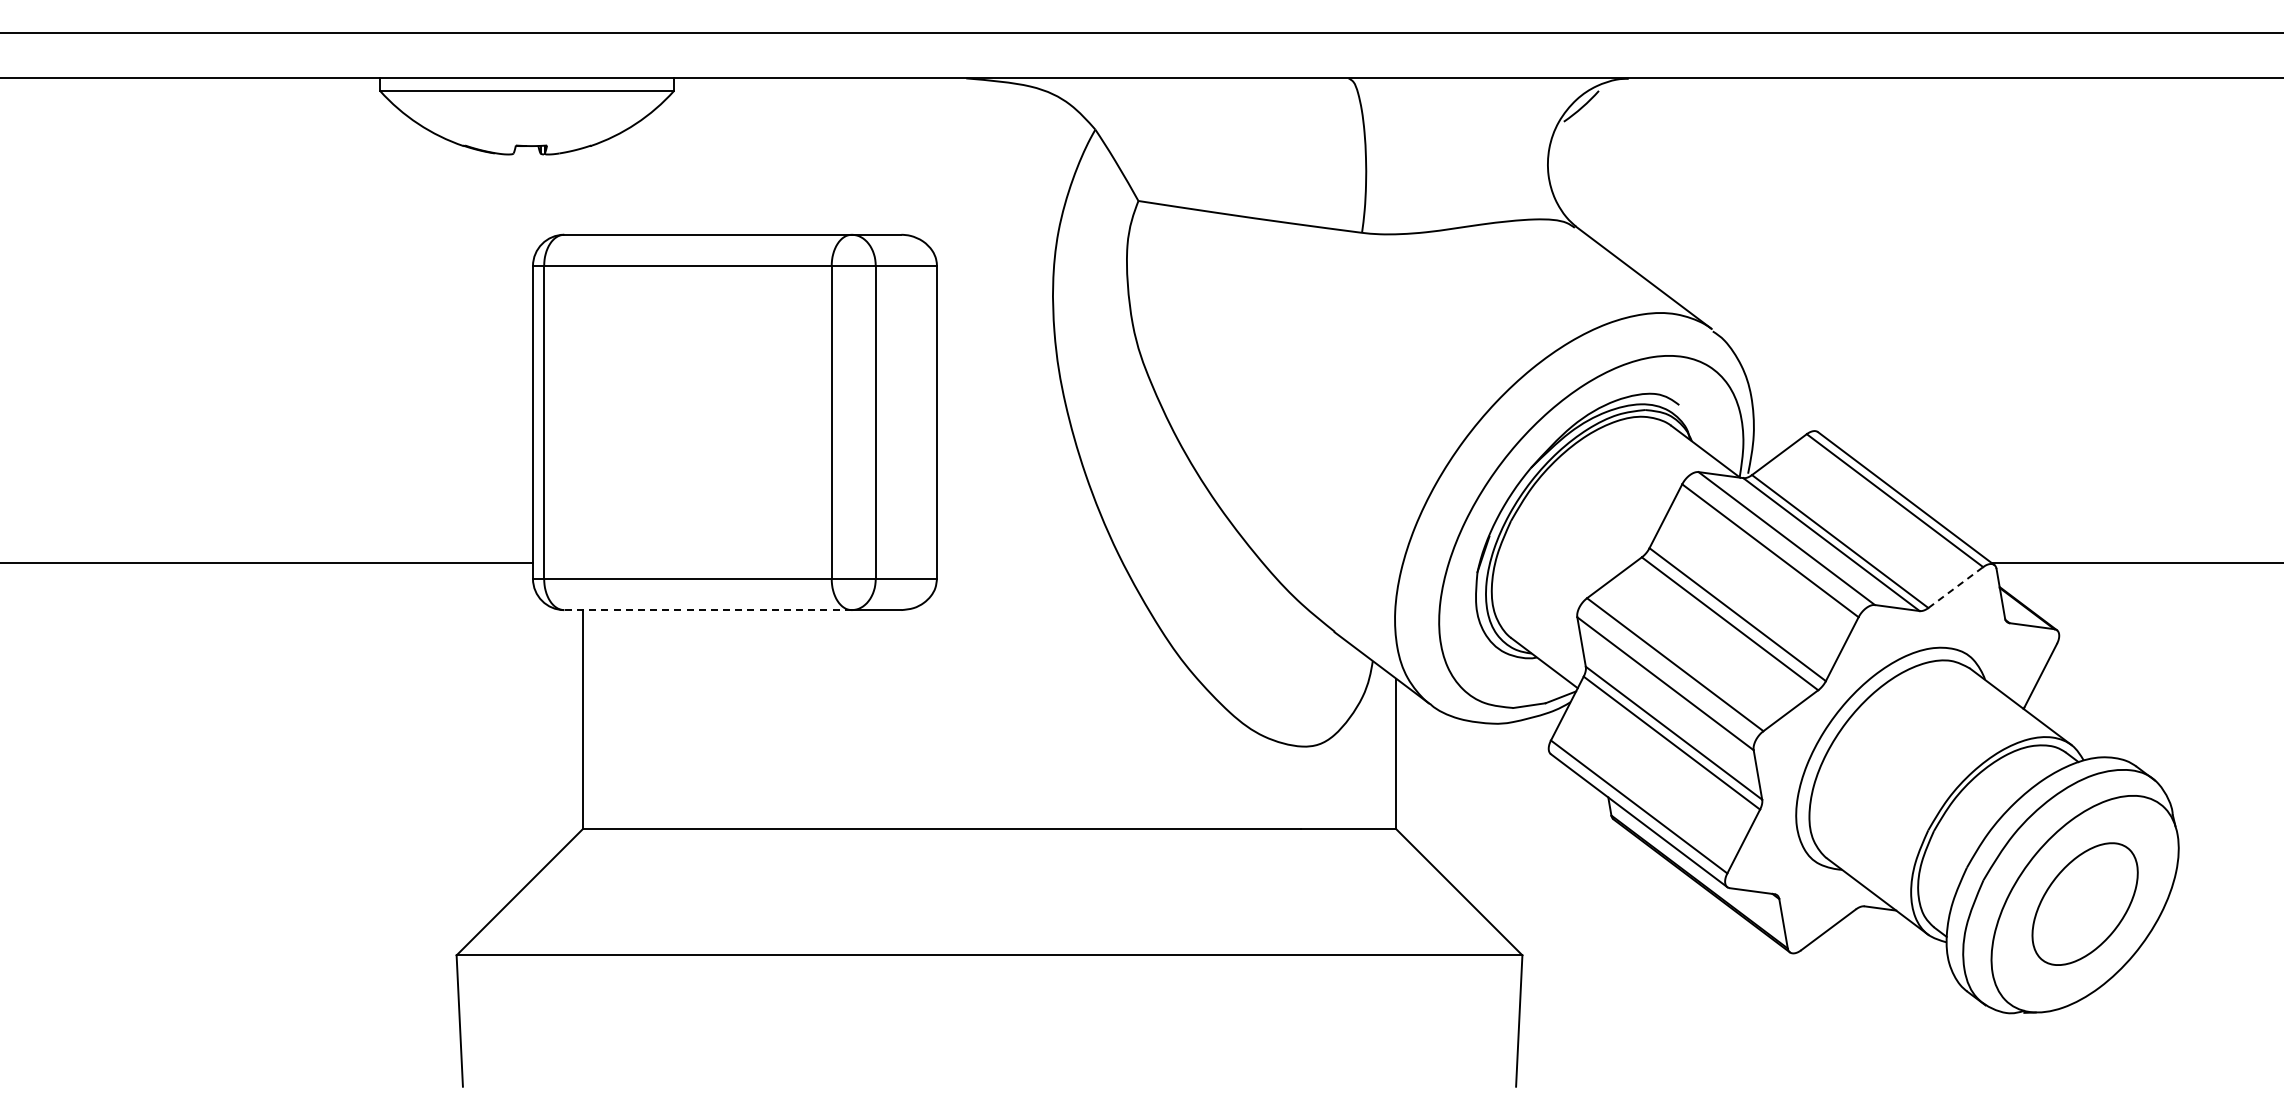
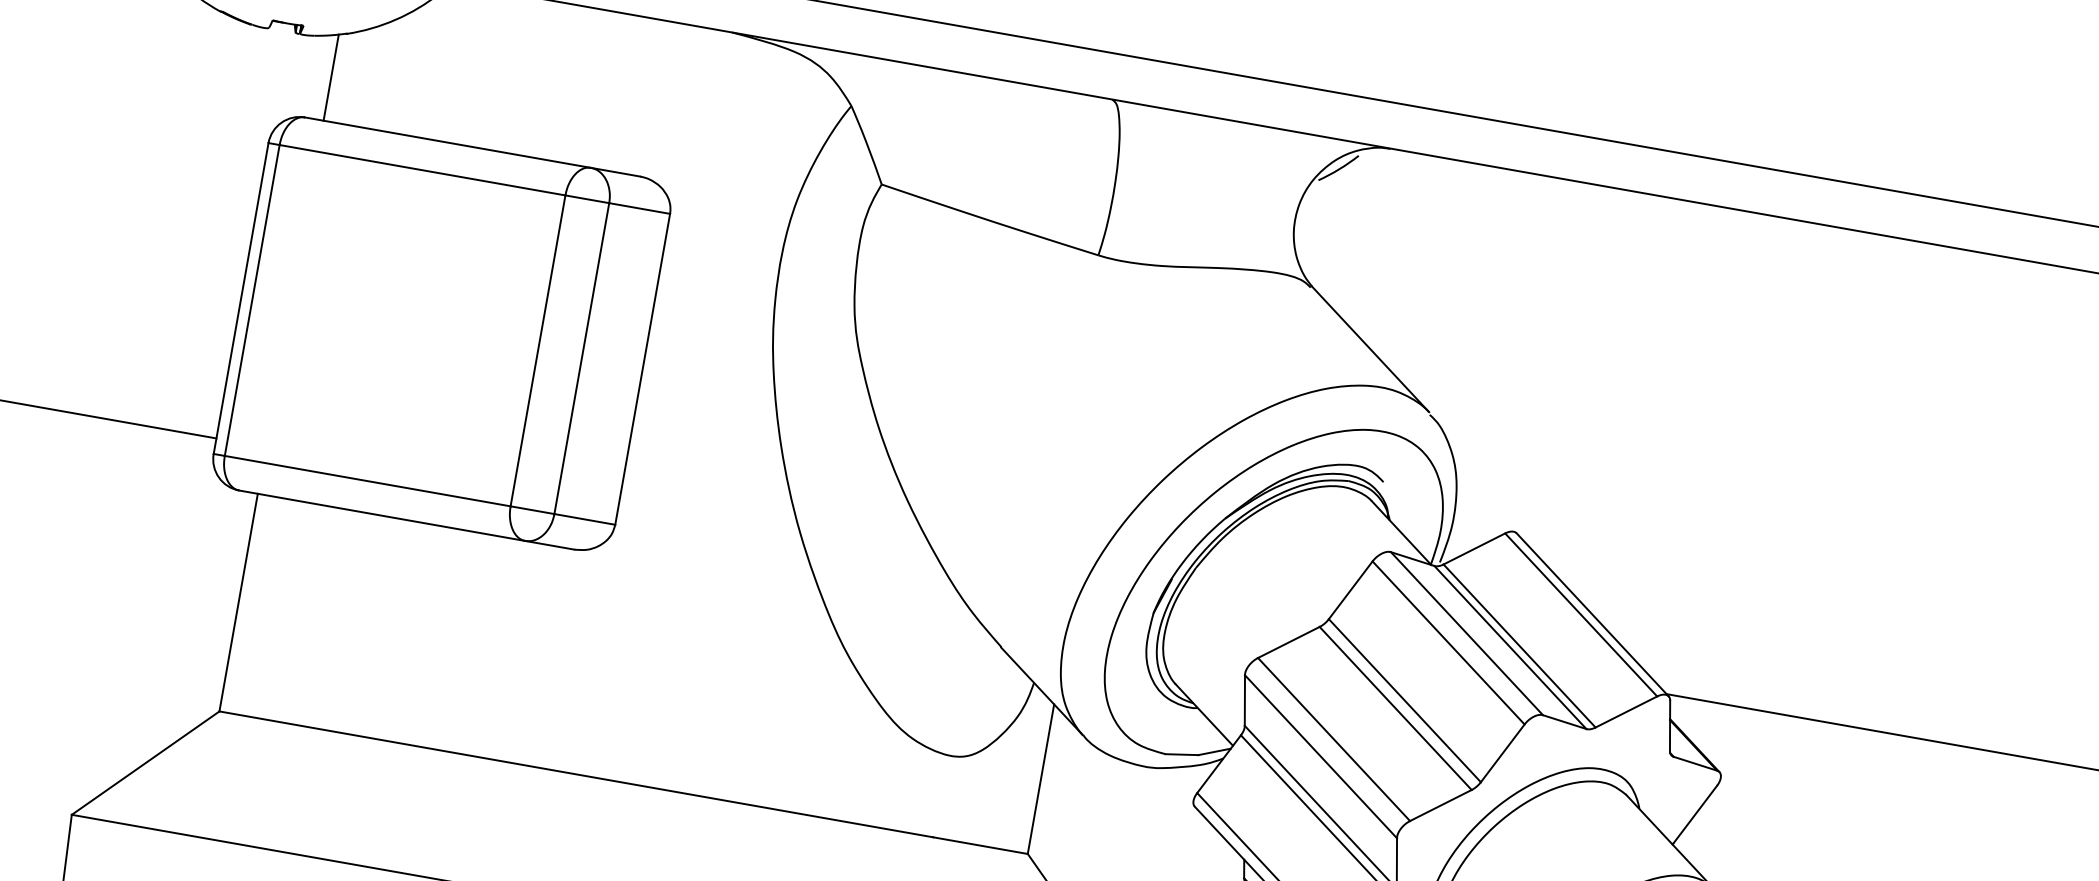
line: (582, 191) -> (330, 77), added
line: (1956, 587) -> (1627, 712), dashed -> solid
line: (708, 610) -> (382, 516), dashed -> solid

